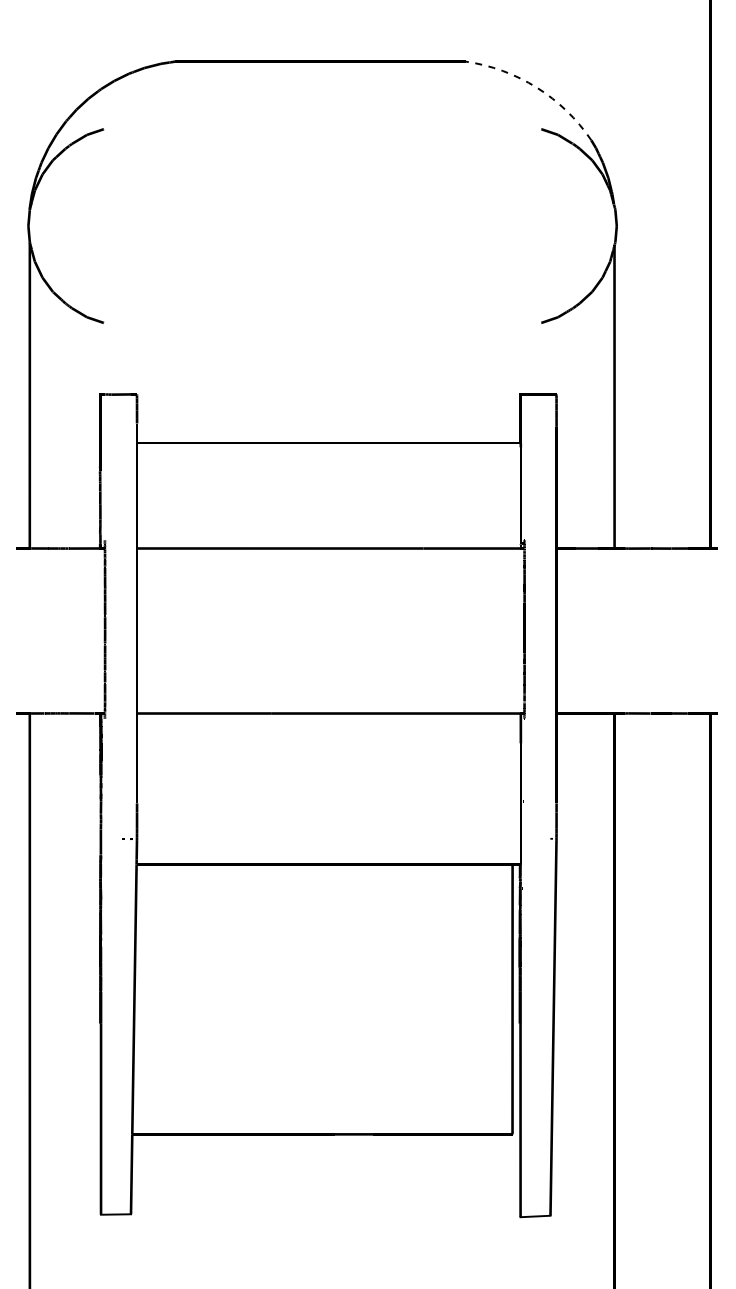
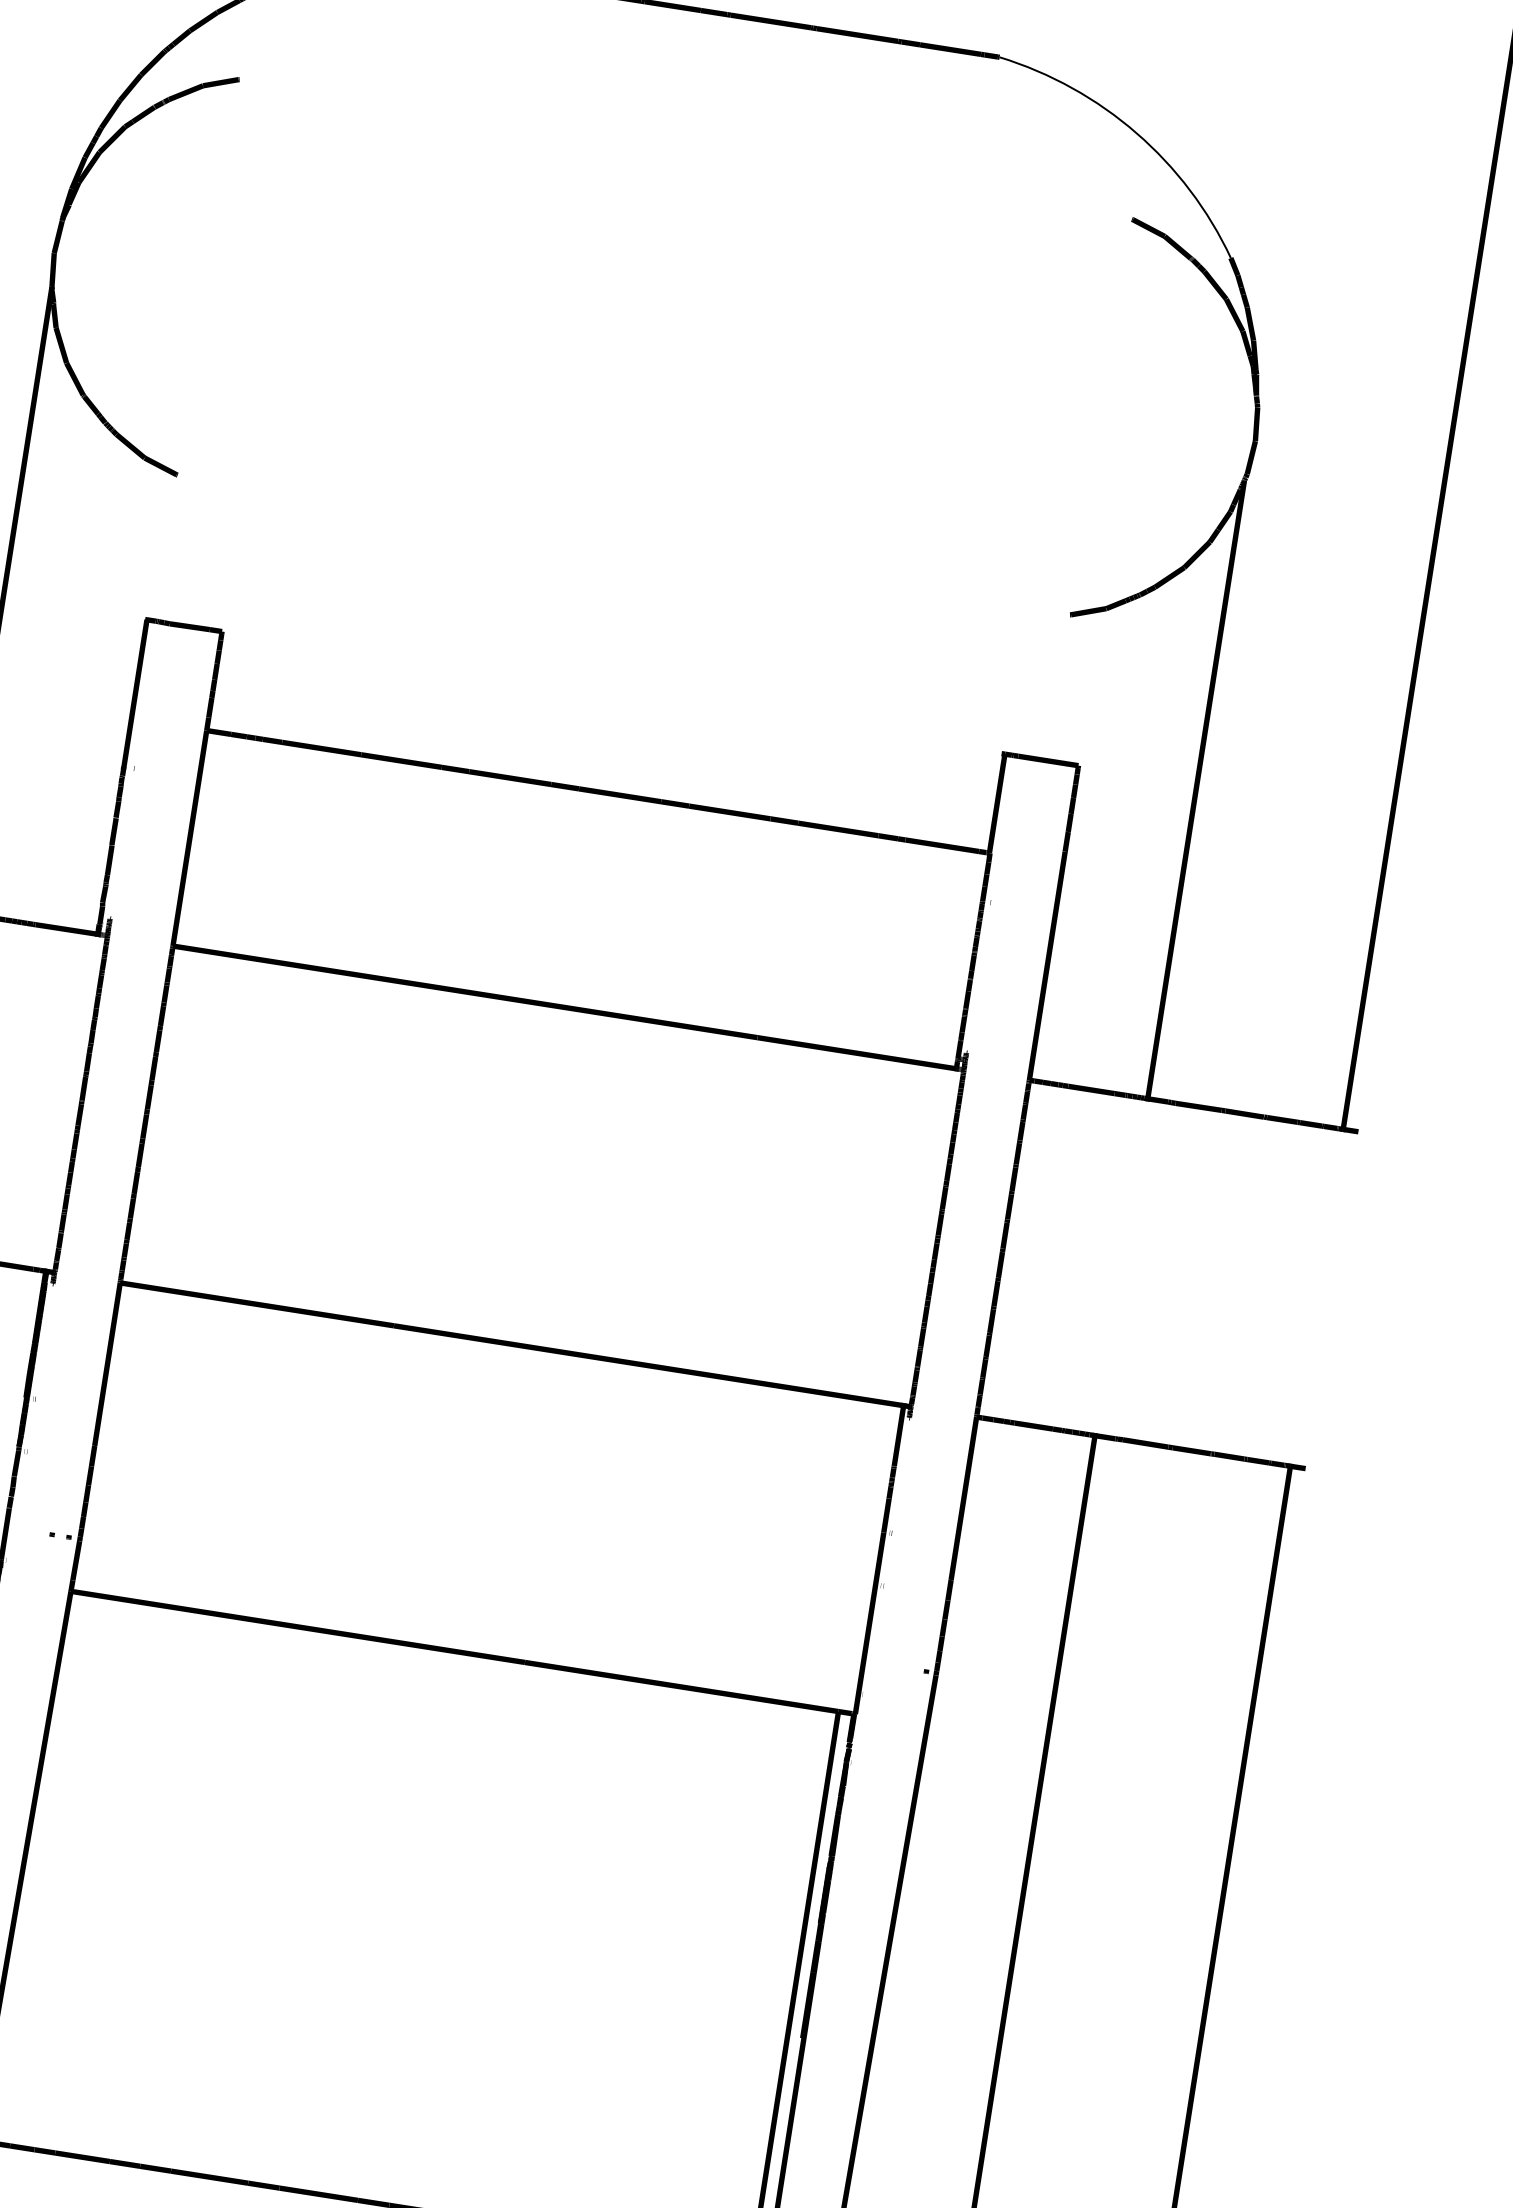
arc: (536, 87) -> (1135, 132), dashed -> solid

